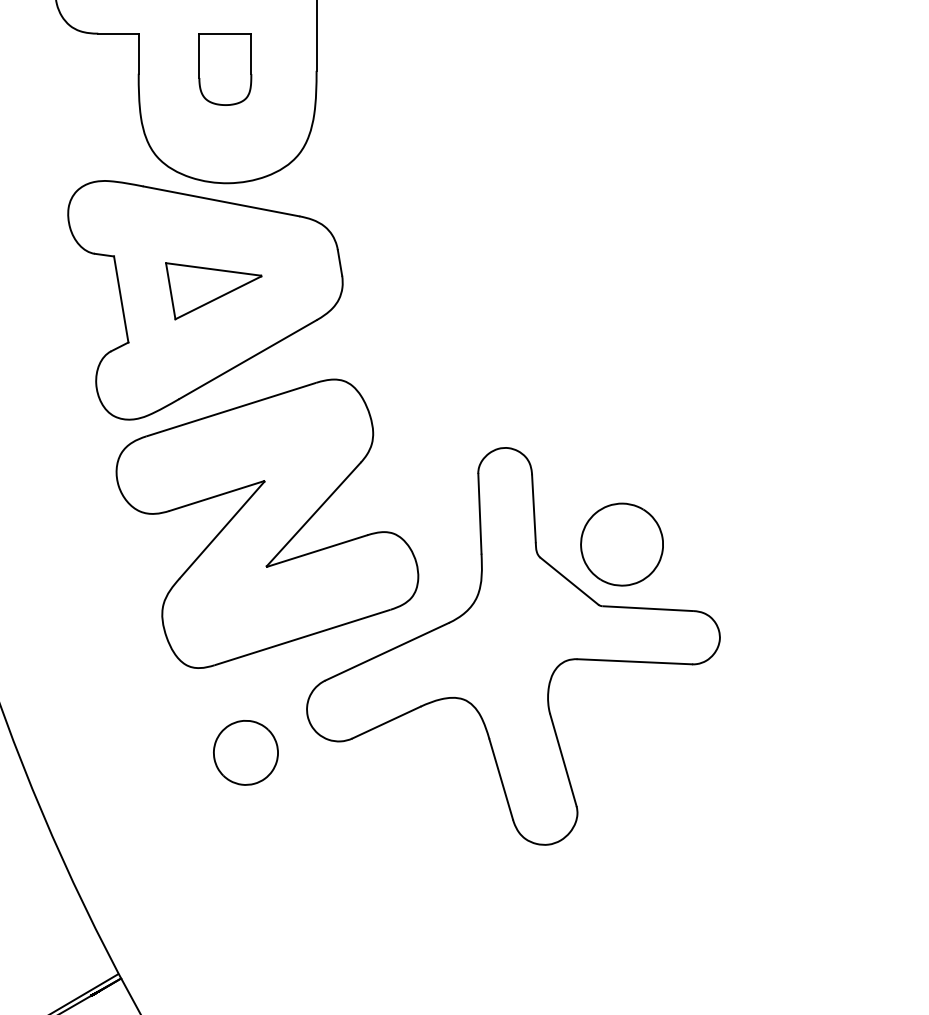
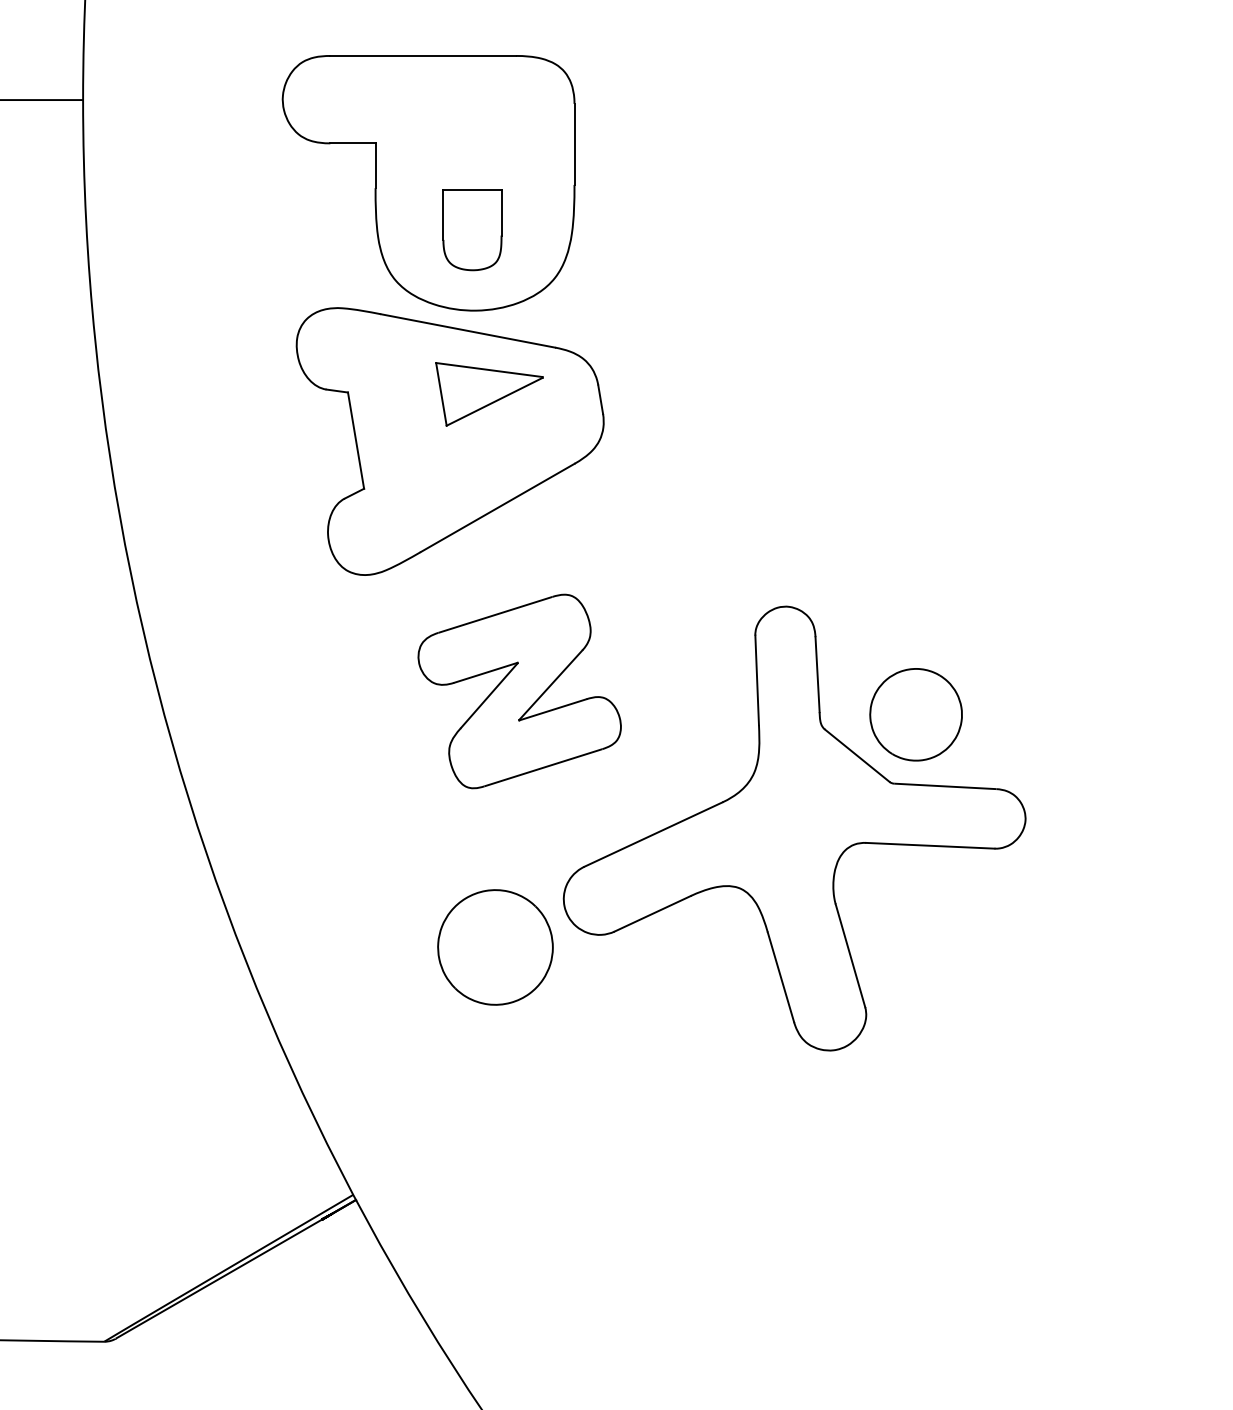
part: (225, 69) -> (472, 230), moved
part: (213, 291) -> (489, 394), moved
part: (267, 523) -> (519, 691), size x0.6
part: (245, 752) -> (495, 947), size x1.6

